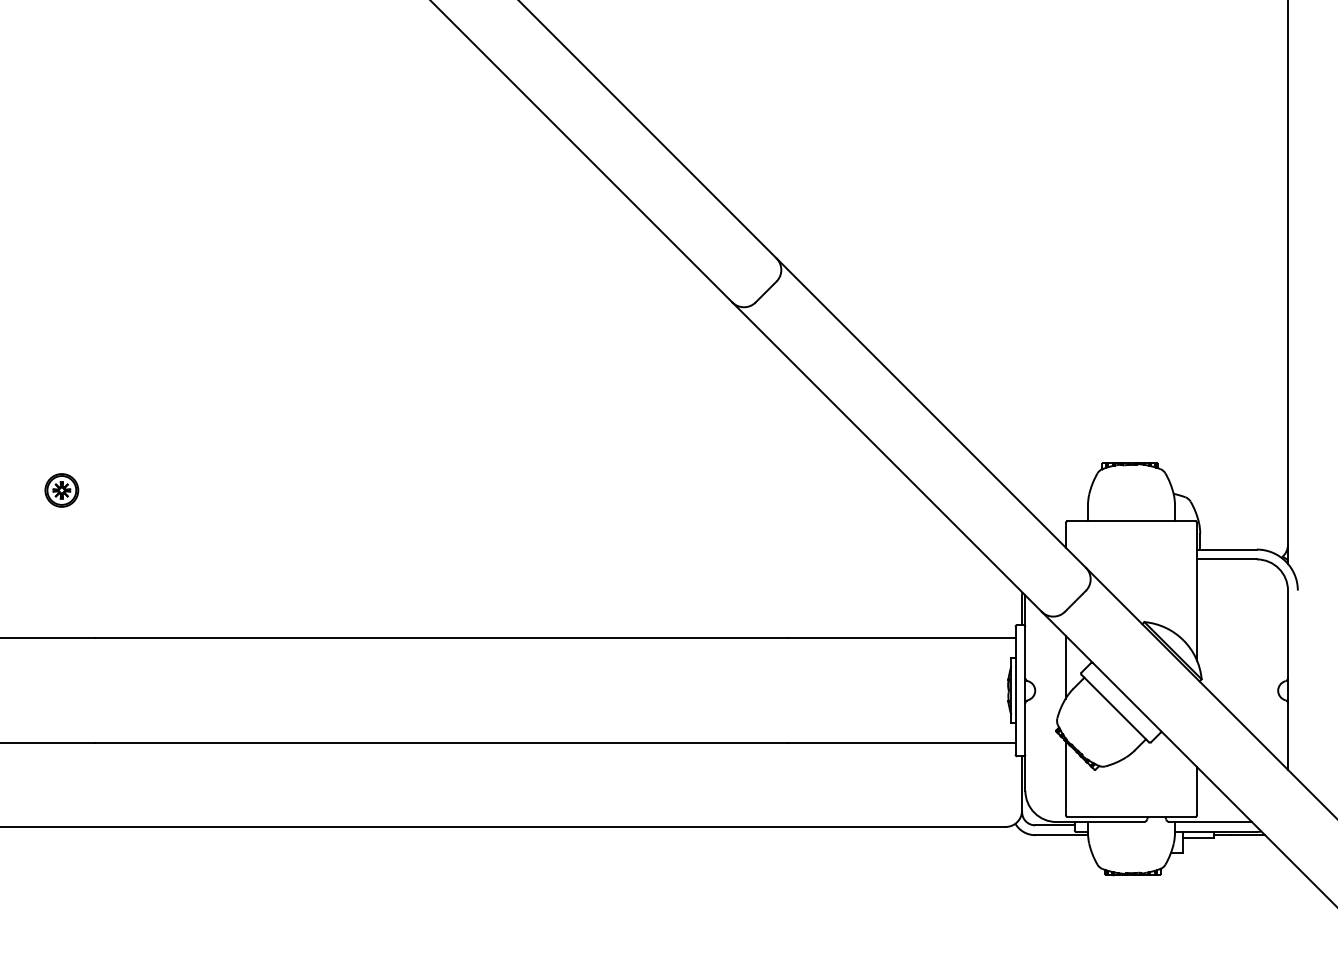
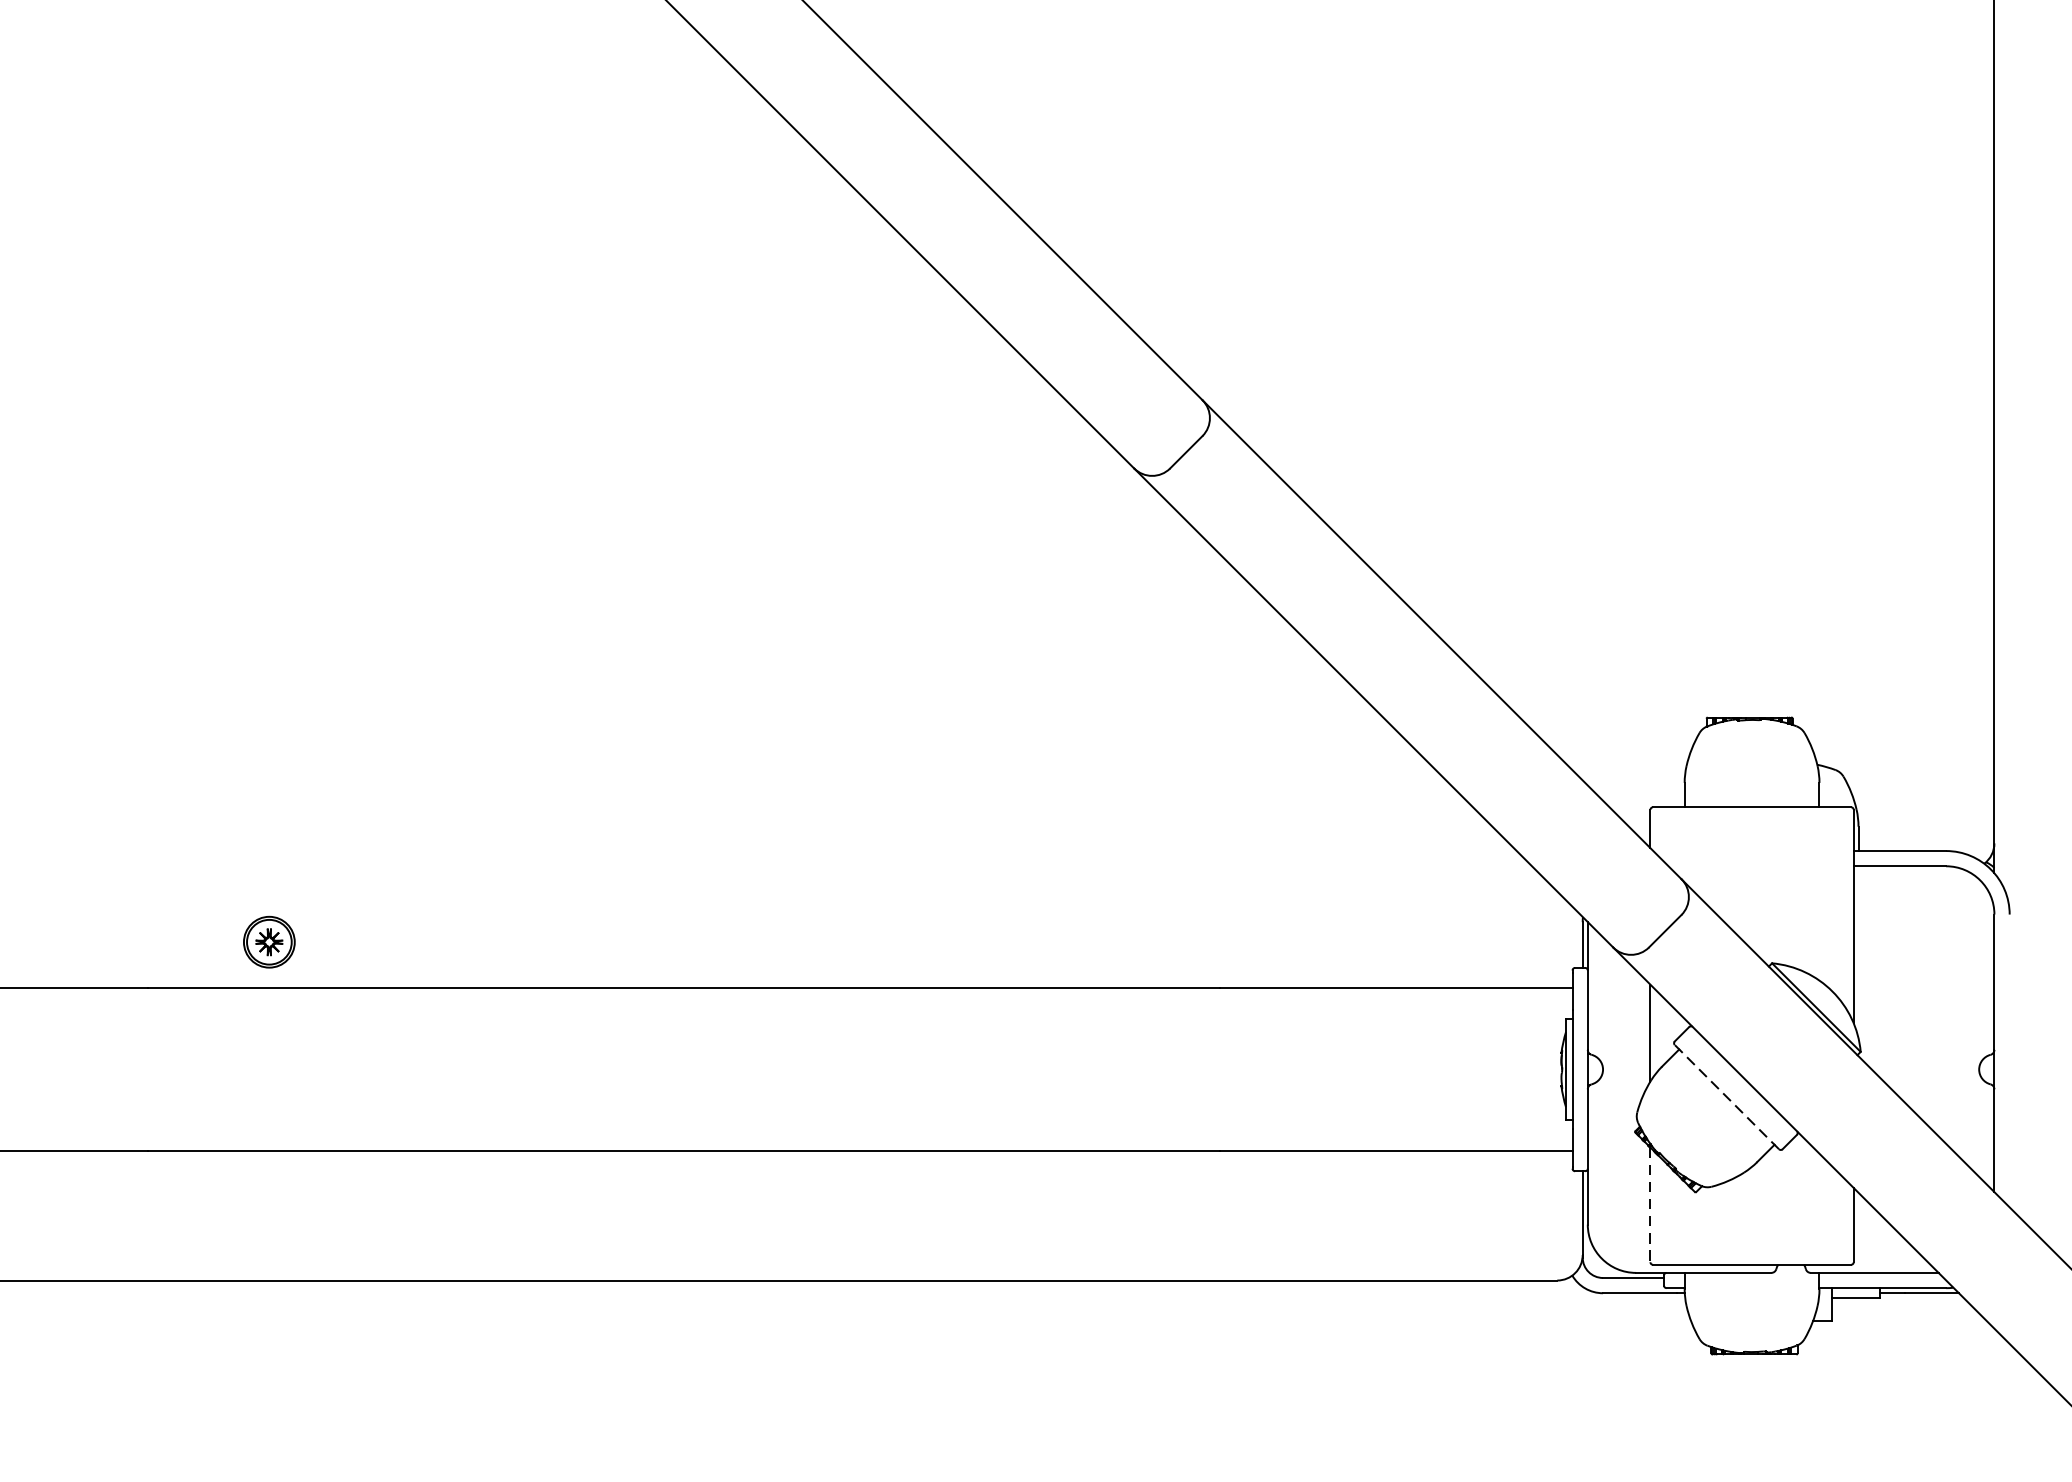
part: (61, 490) -> (268, 942), moved
line: (1115, 708) -> (1727, 1097), solid -> dashed
line: (1065, 778) -> (1649, 1205), solid -> dashed

